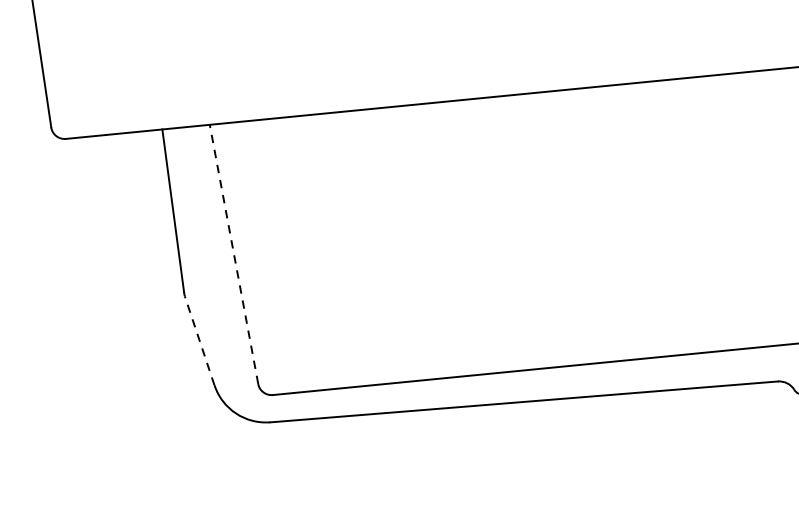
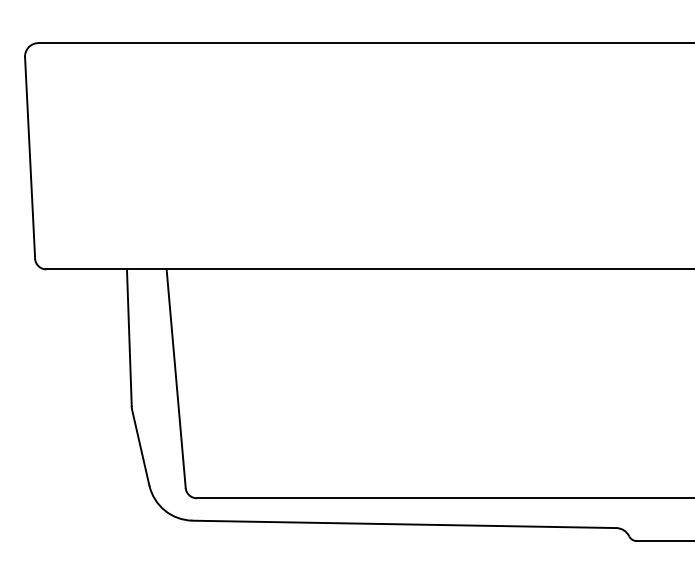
line: (234, 254) -> (176, 378), dashed -> solid
line: (199, 340) -> (140, 447), dashed -> solid

